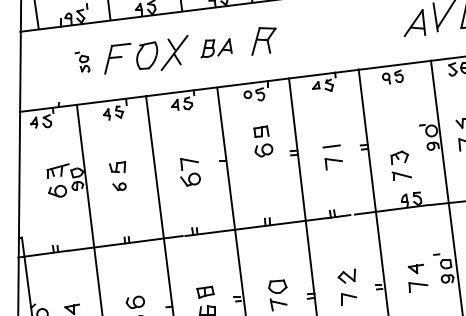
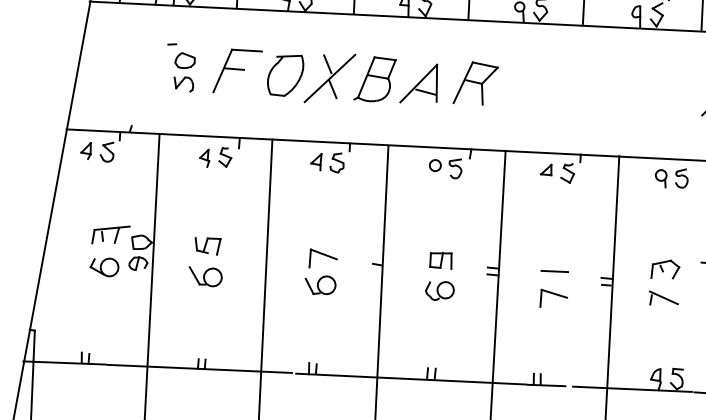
part: (216, 48) -> (398, 82), size x1.67
part: (82, 61) -> (180, 66), size x1.43
part: (263, 141) -> (441, 276), moved
part: (400, 165) -> (664, 282), moved
part: (119, 186) -> (204, 276), size x1.67

